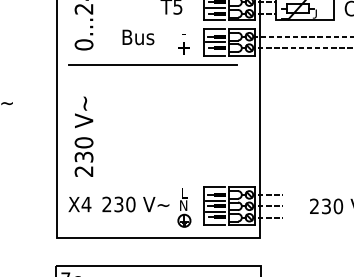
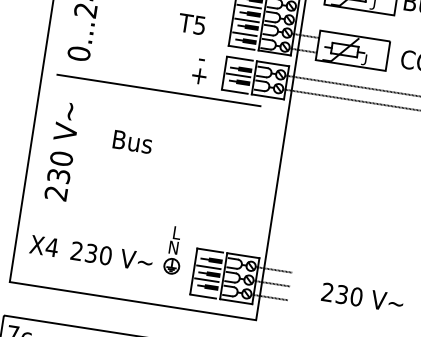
text: (138, 37) -> (132, 142), moved
text: (83, 136) -> (62, 151), moved
part: (184, 207) -> (174, 250), moved

